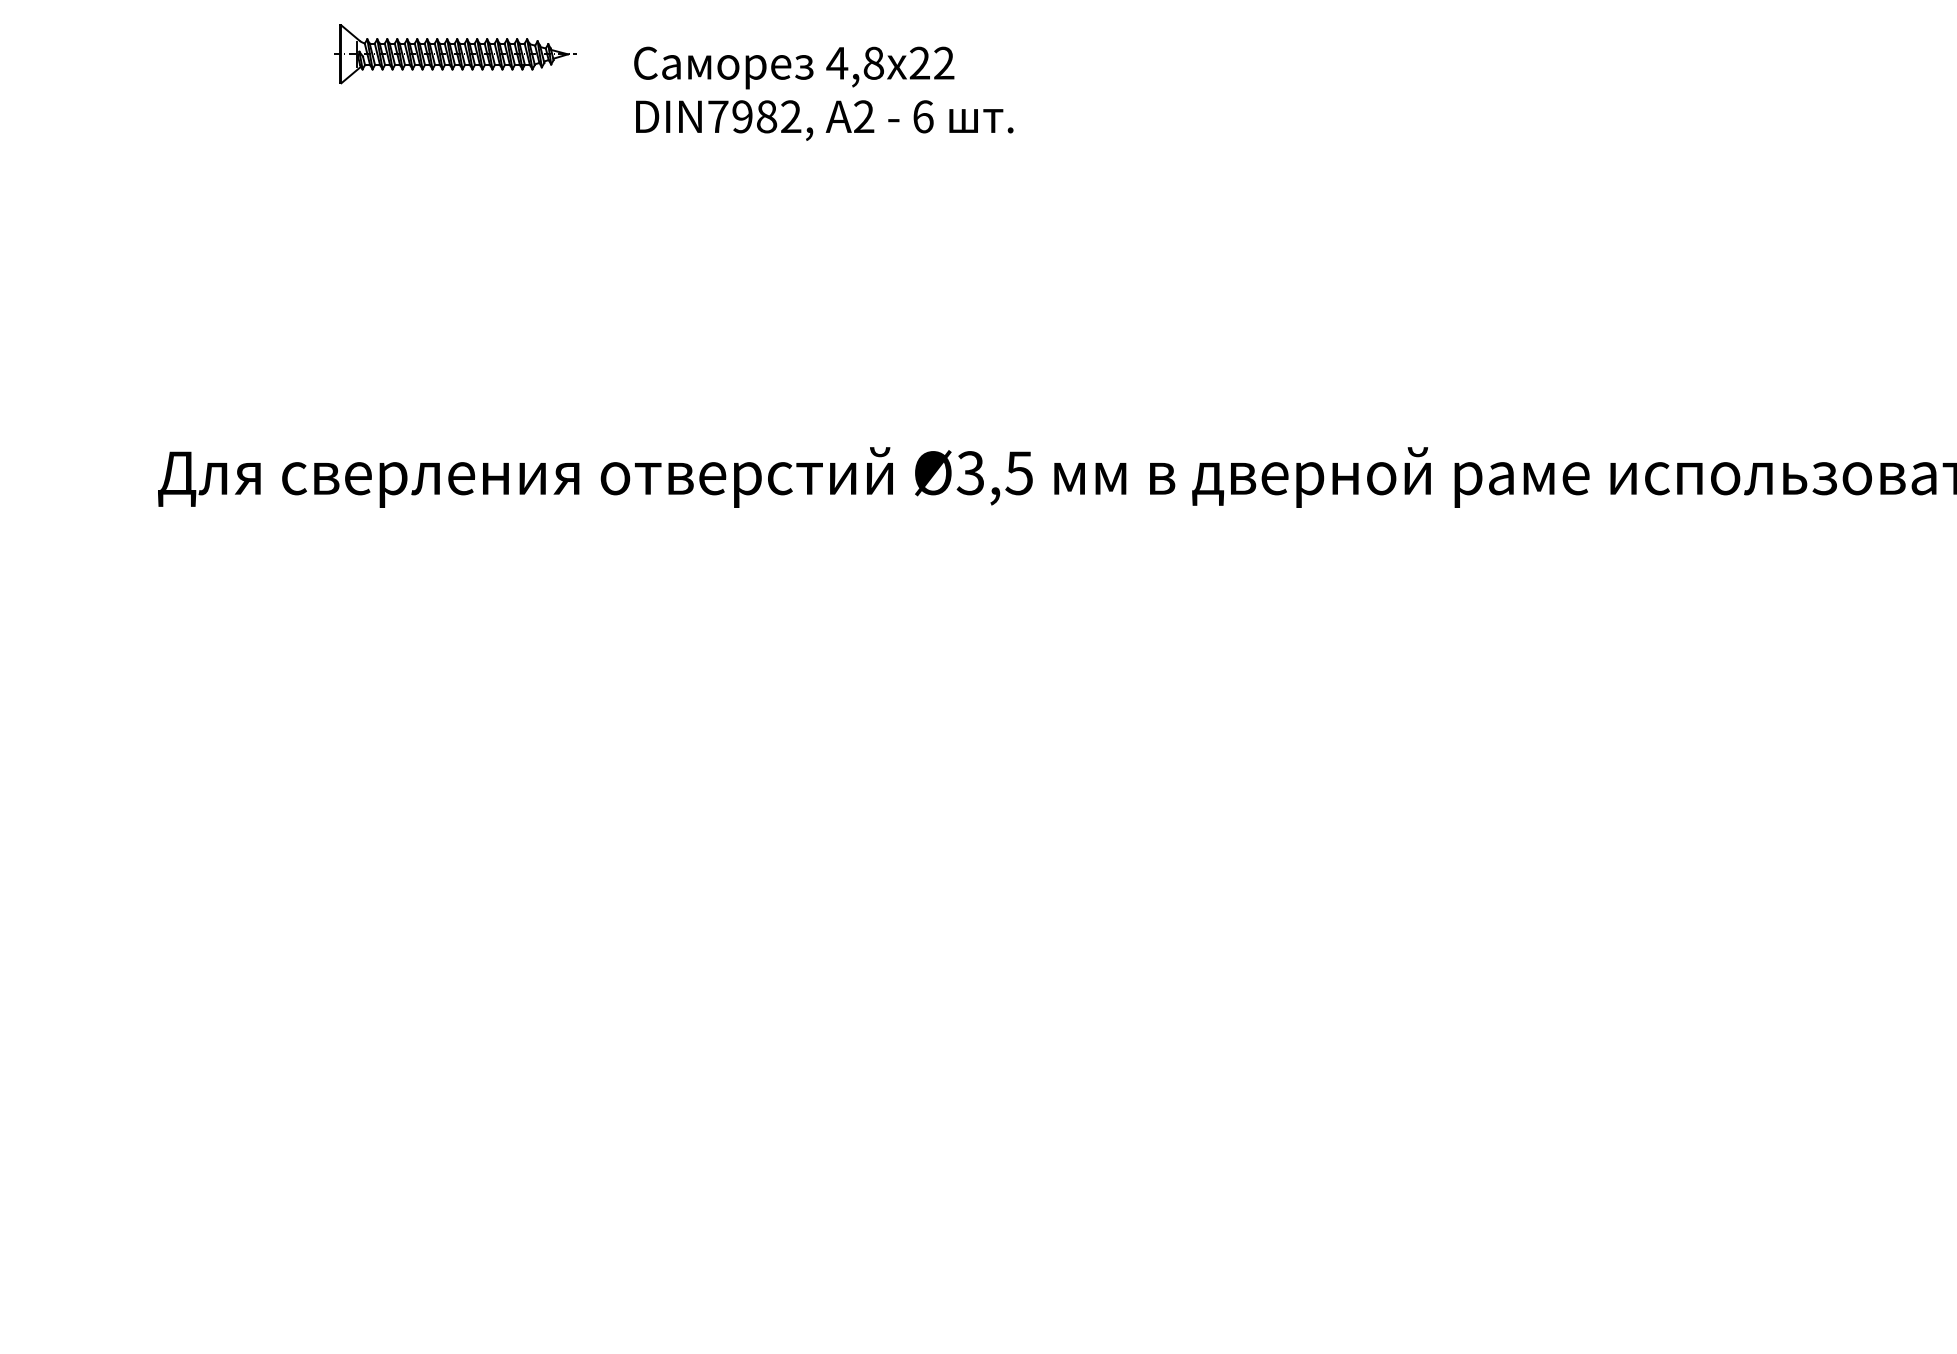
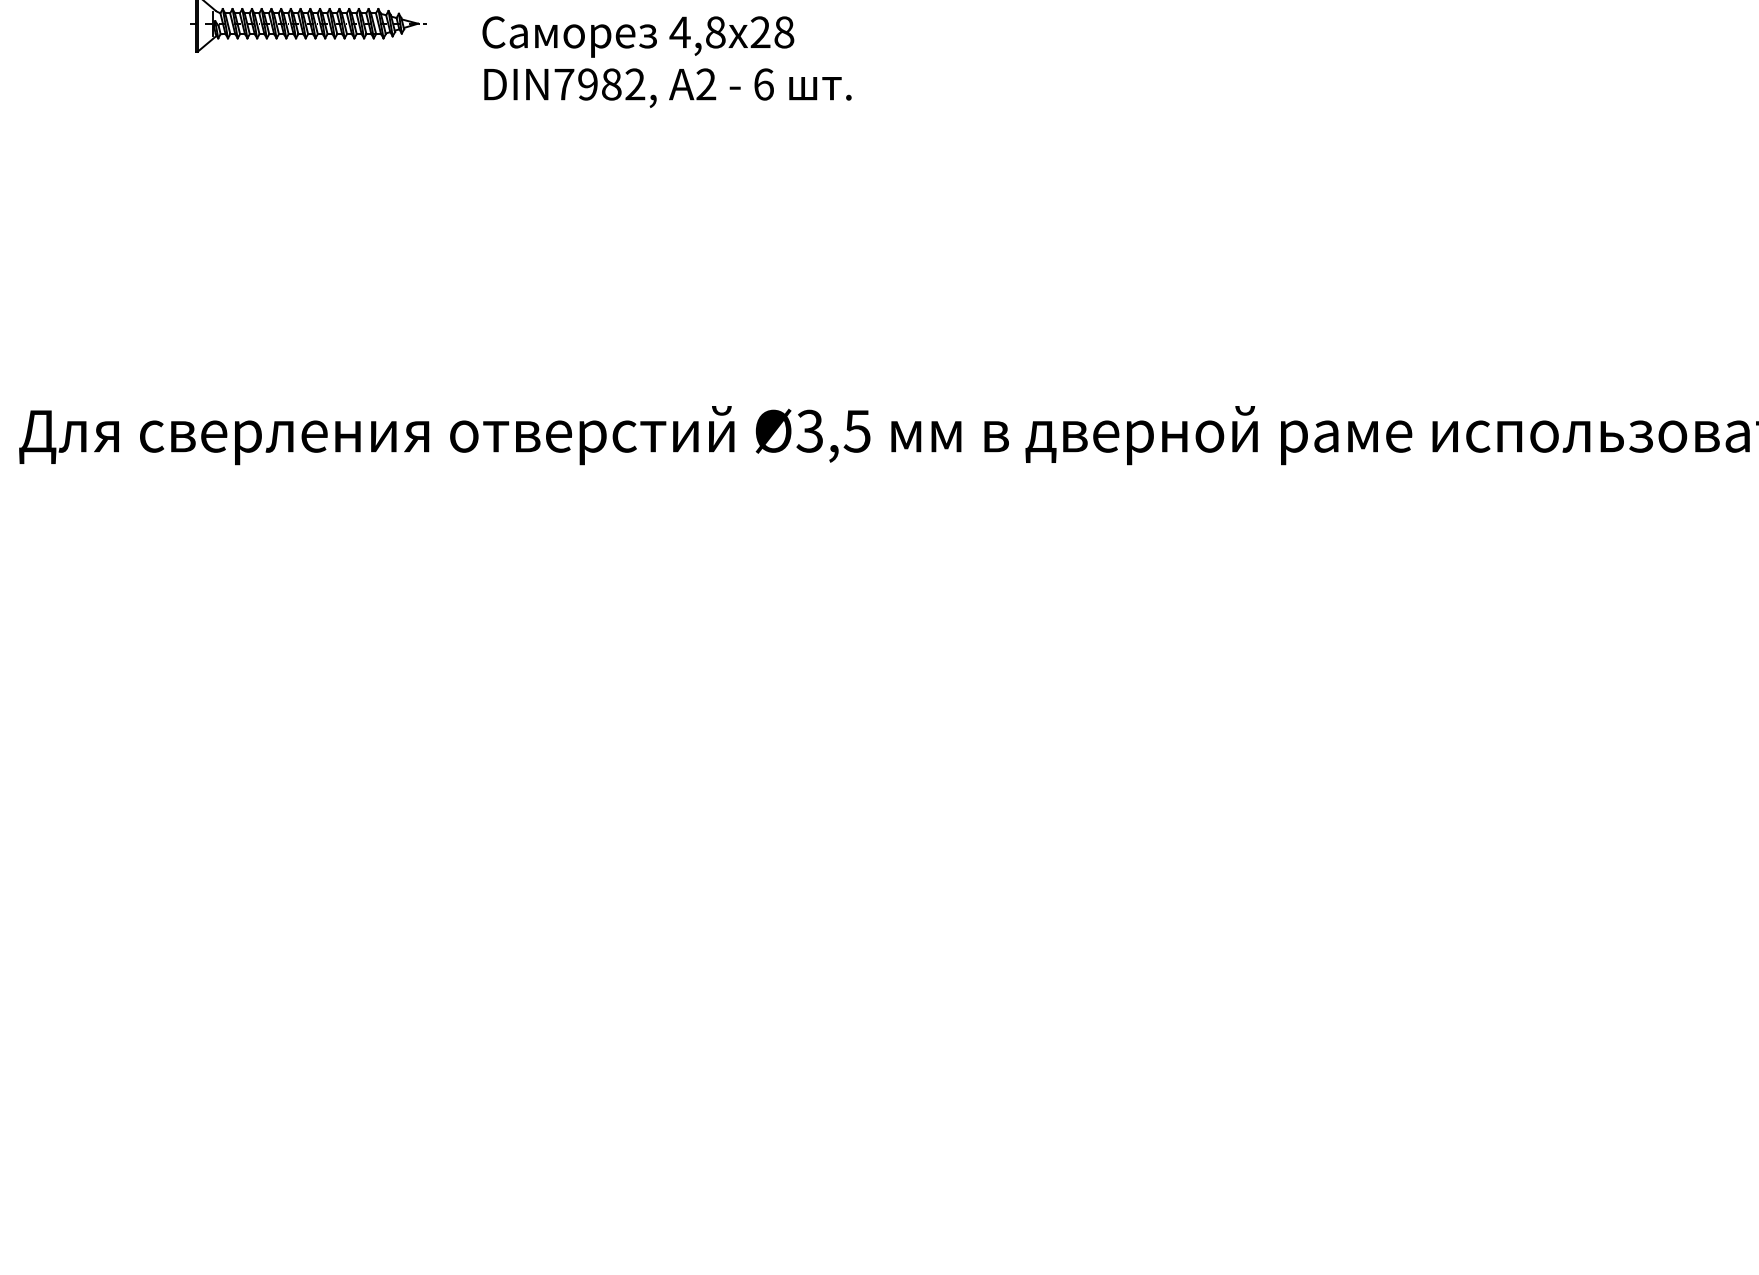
text: (944, 62) -> (784, 31), 22 -> 28

